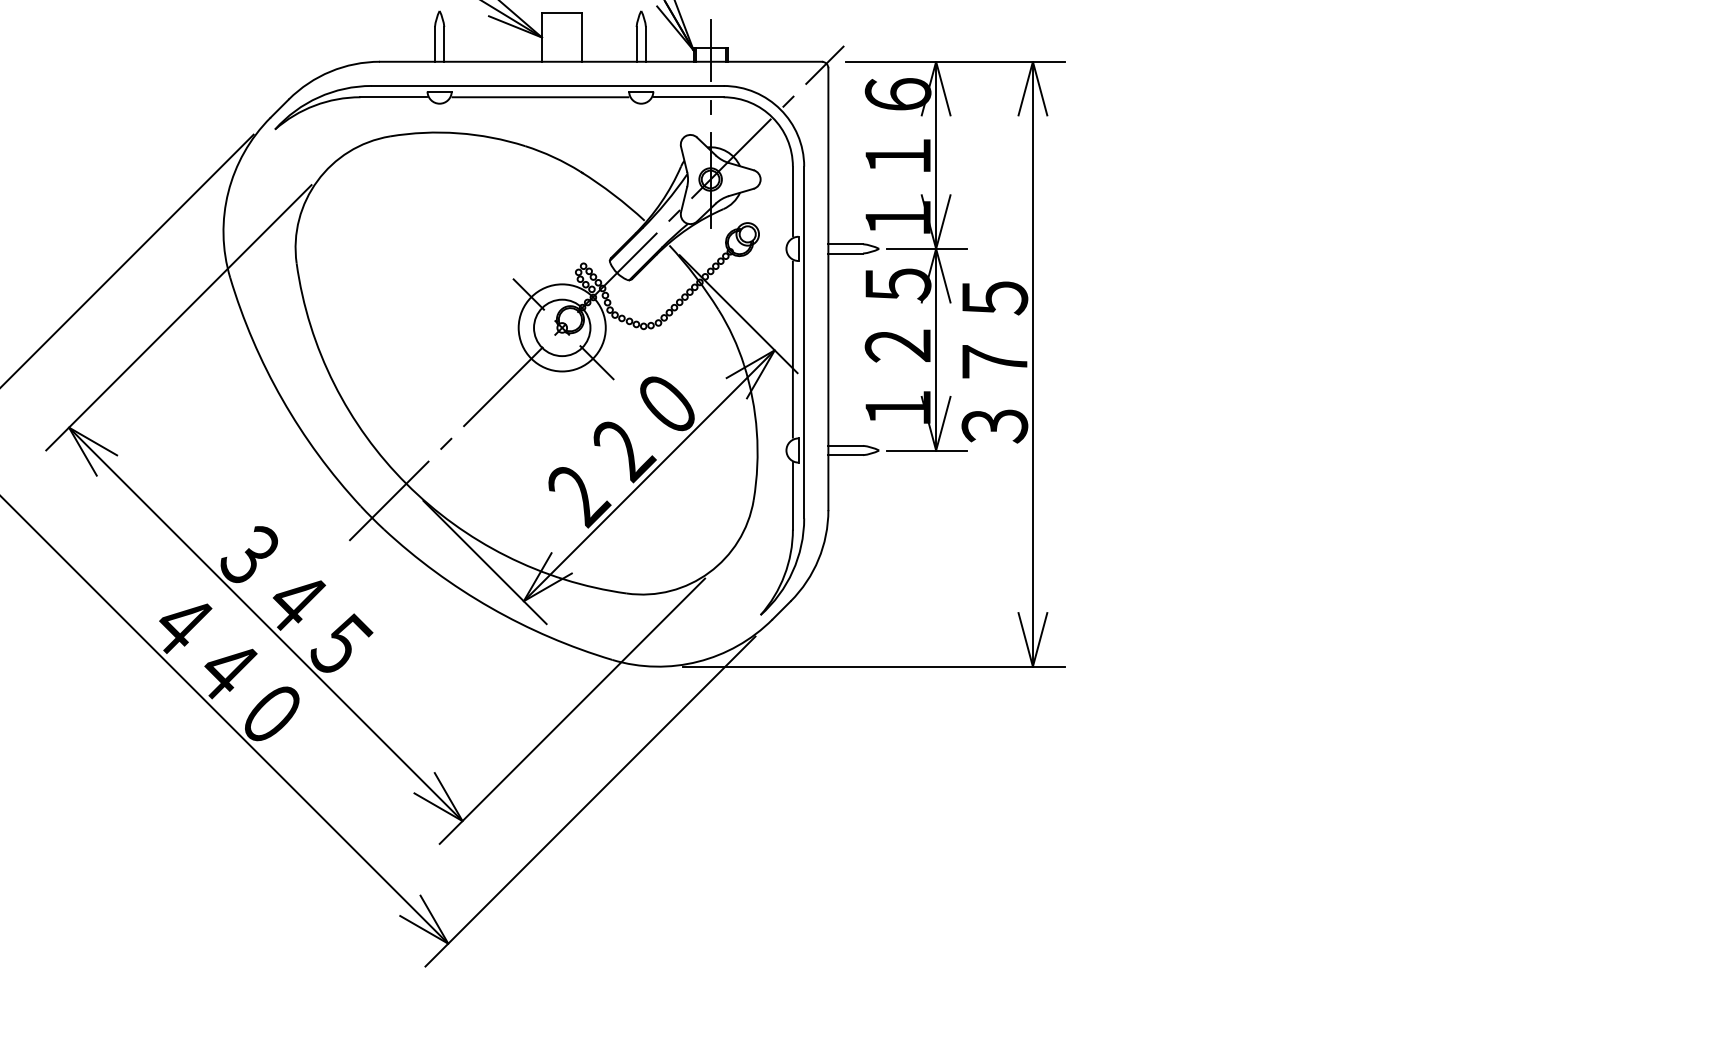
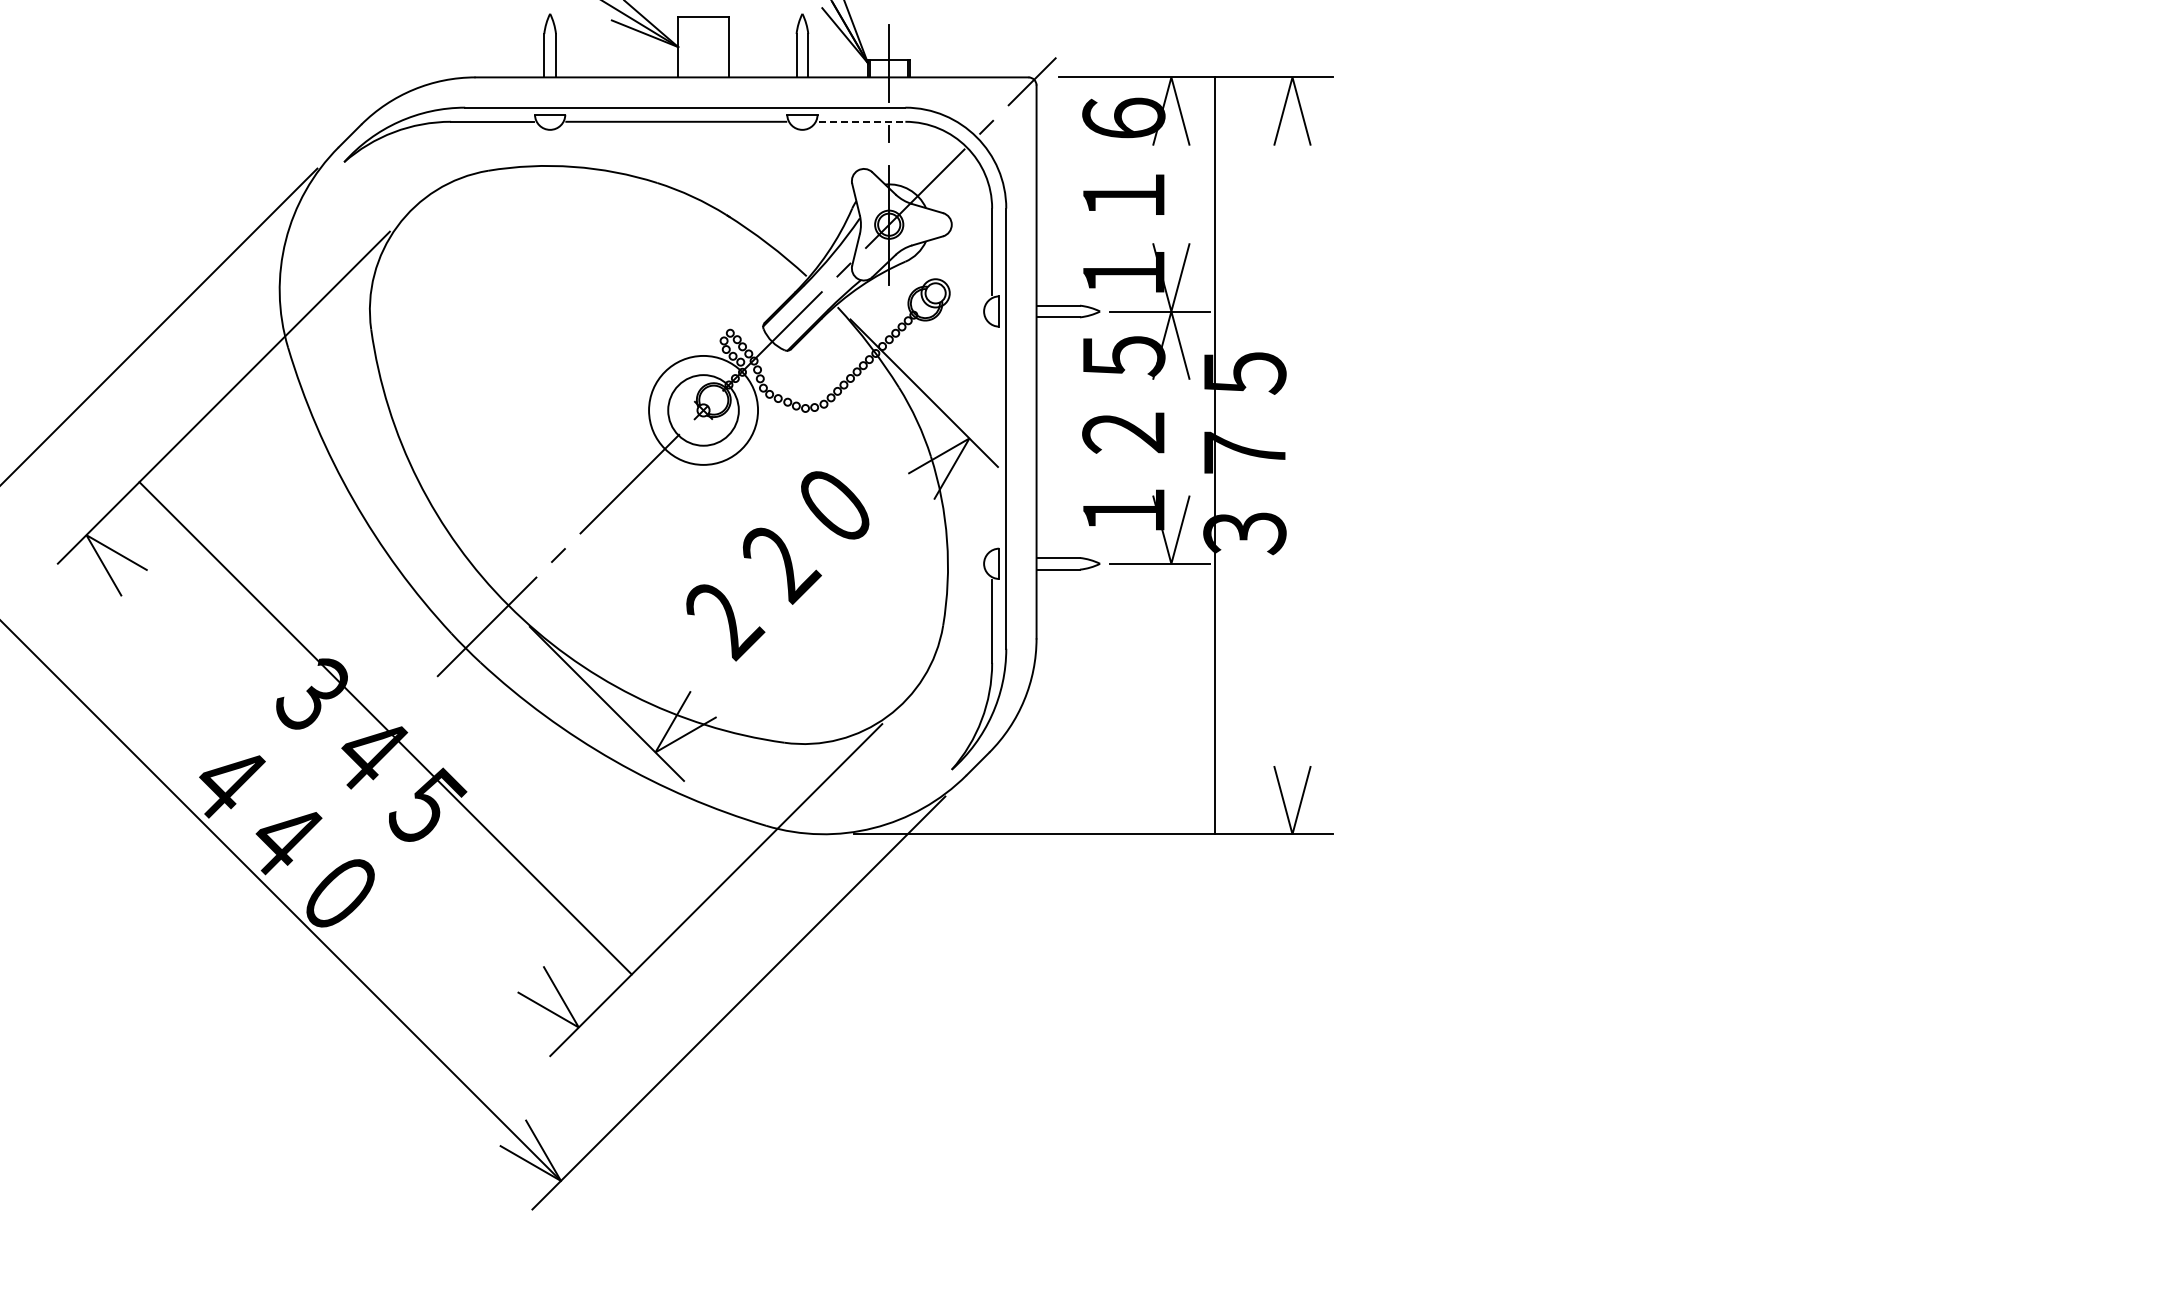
line: (689, 97) -> (862, 121), solid -> dashed
line: (936, 256) -> (1171, 320), removed
line: (528, 294) -> (661, 368), removed
line: (793, 349) -> (992, 437), removed
line: (596, 362) -> (746, 453), removed
line: (1032, 363) -> (1215, 455), moved
line: (649, 475) -> (812, 595), removed
line: (265, 624) -> (385, 728), moved

